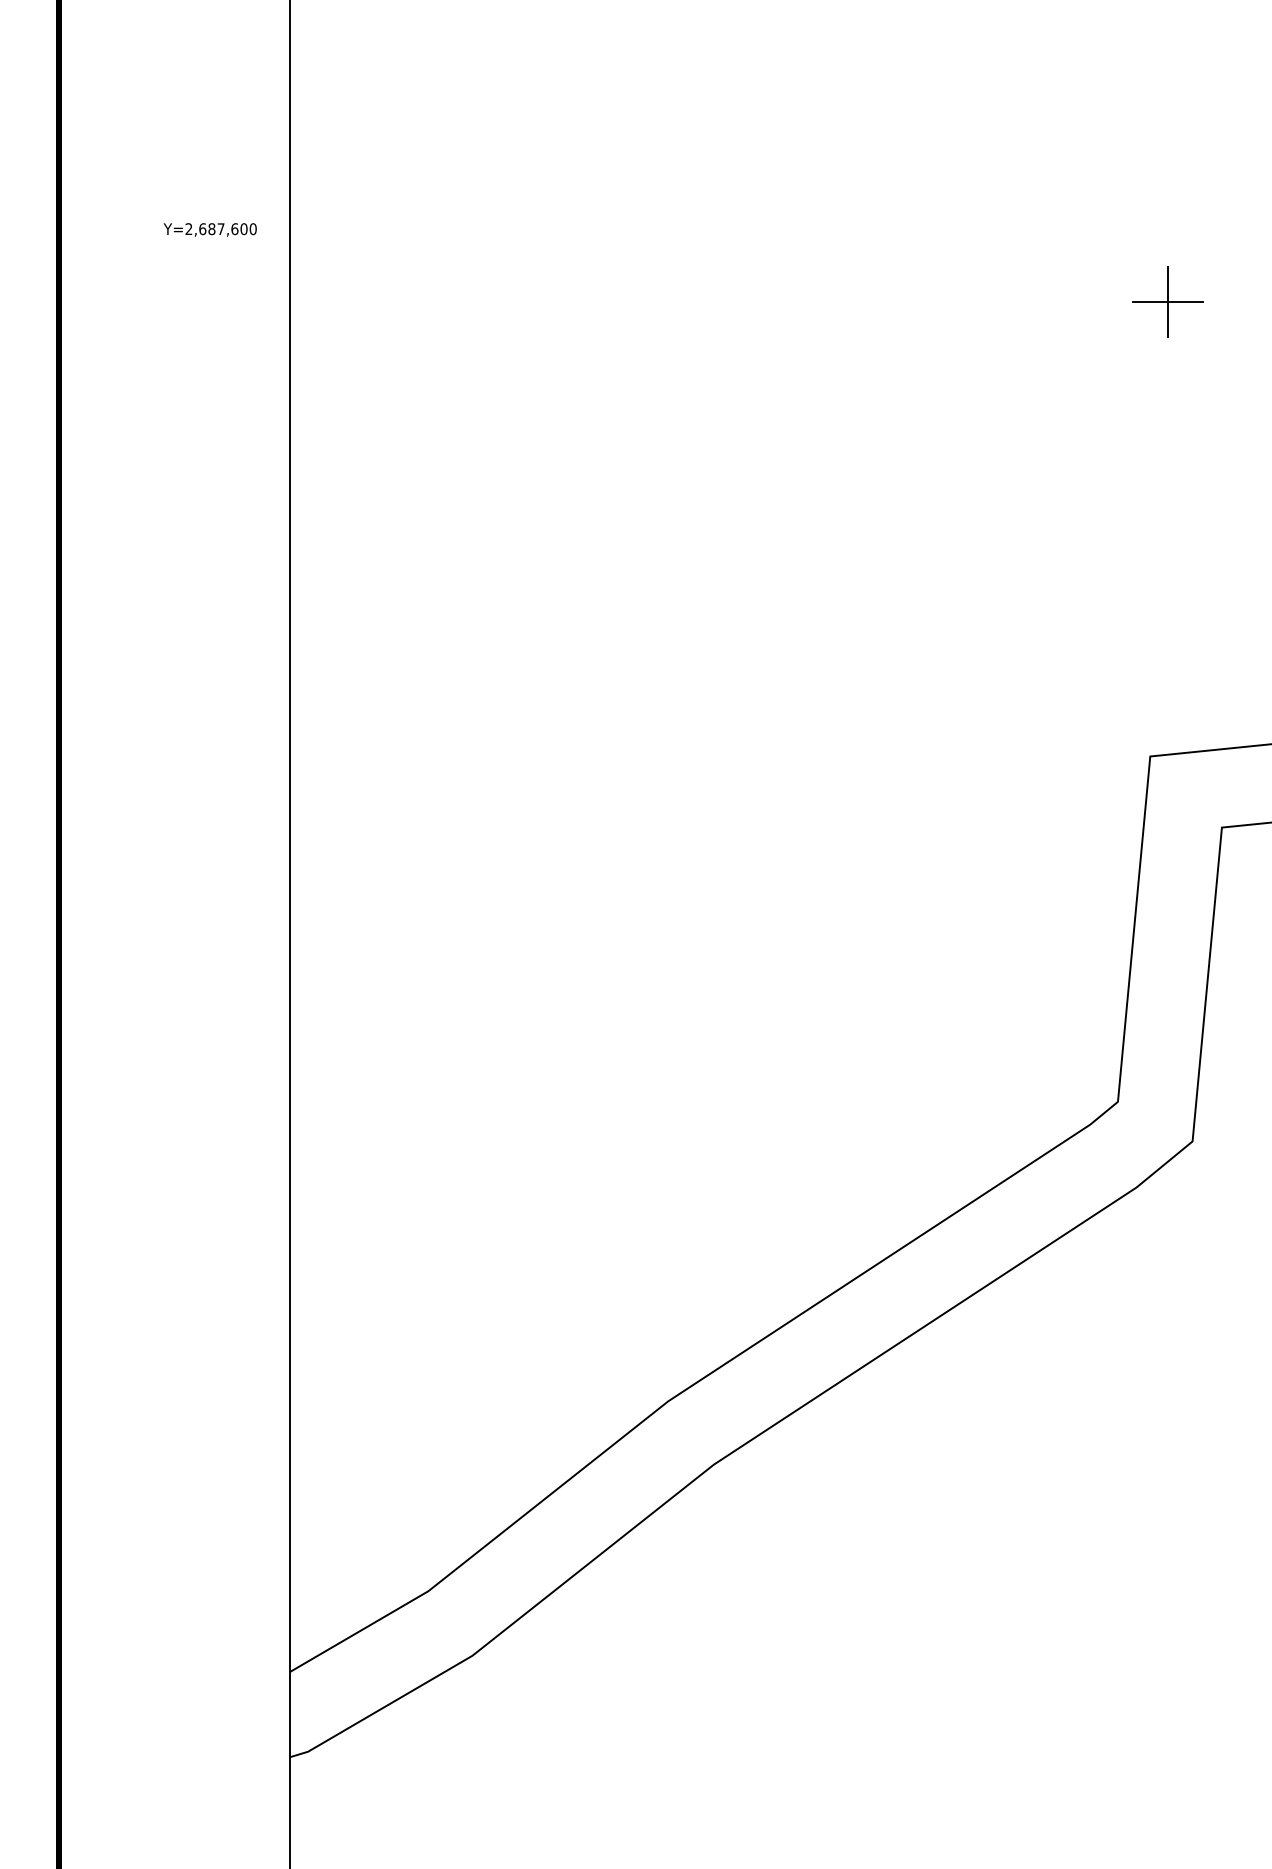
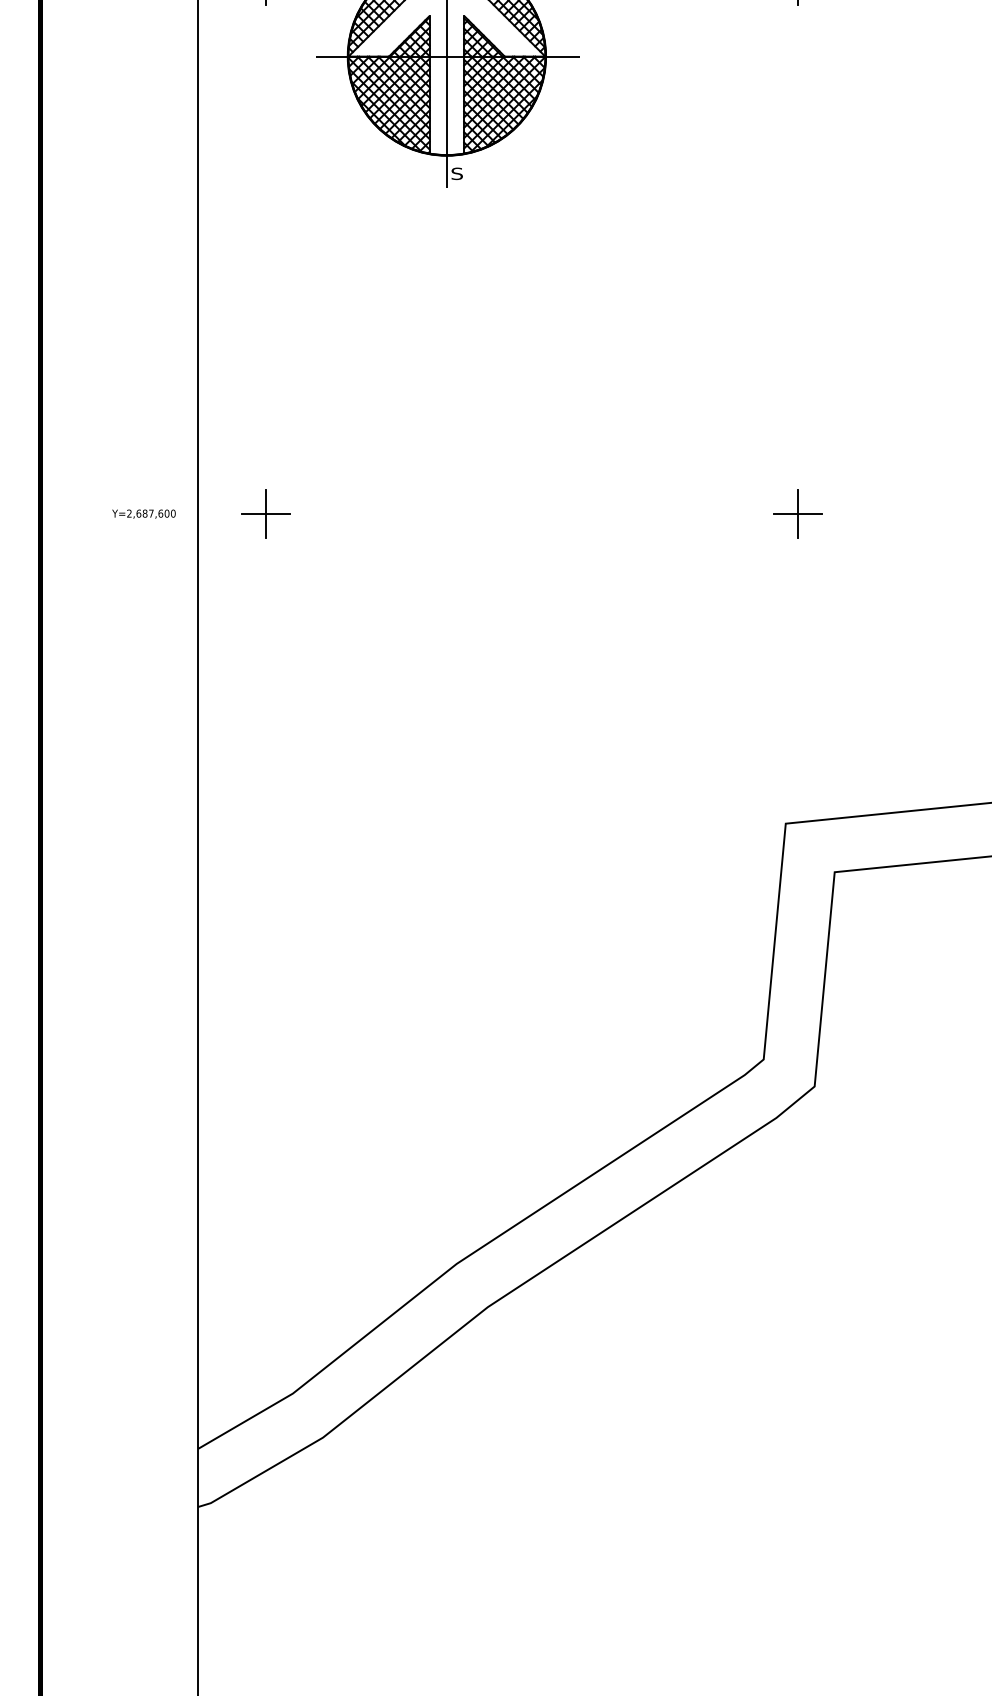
text: (209, 228) -> (143, 513), moved
part: (388, 302) -> (265, 513), added

